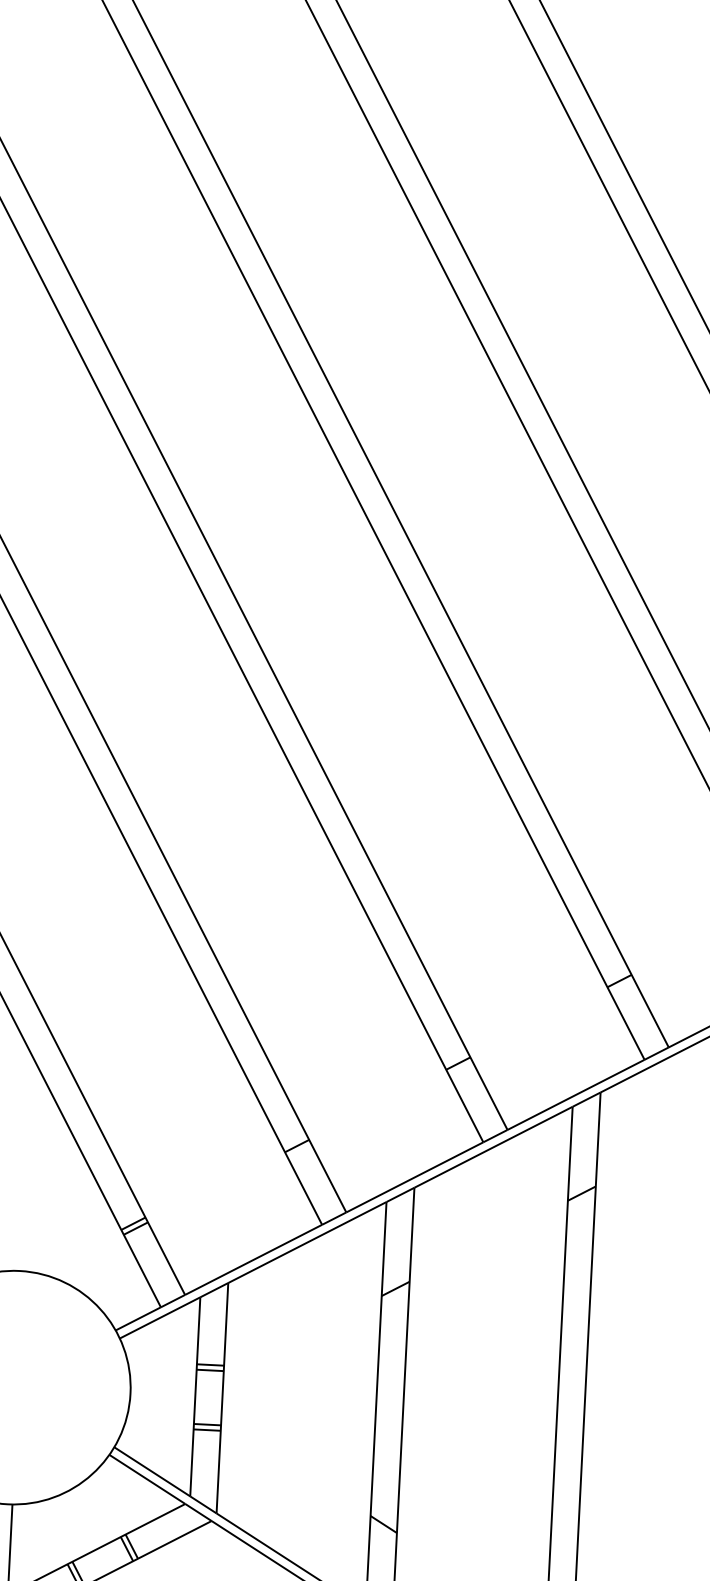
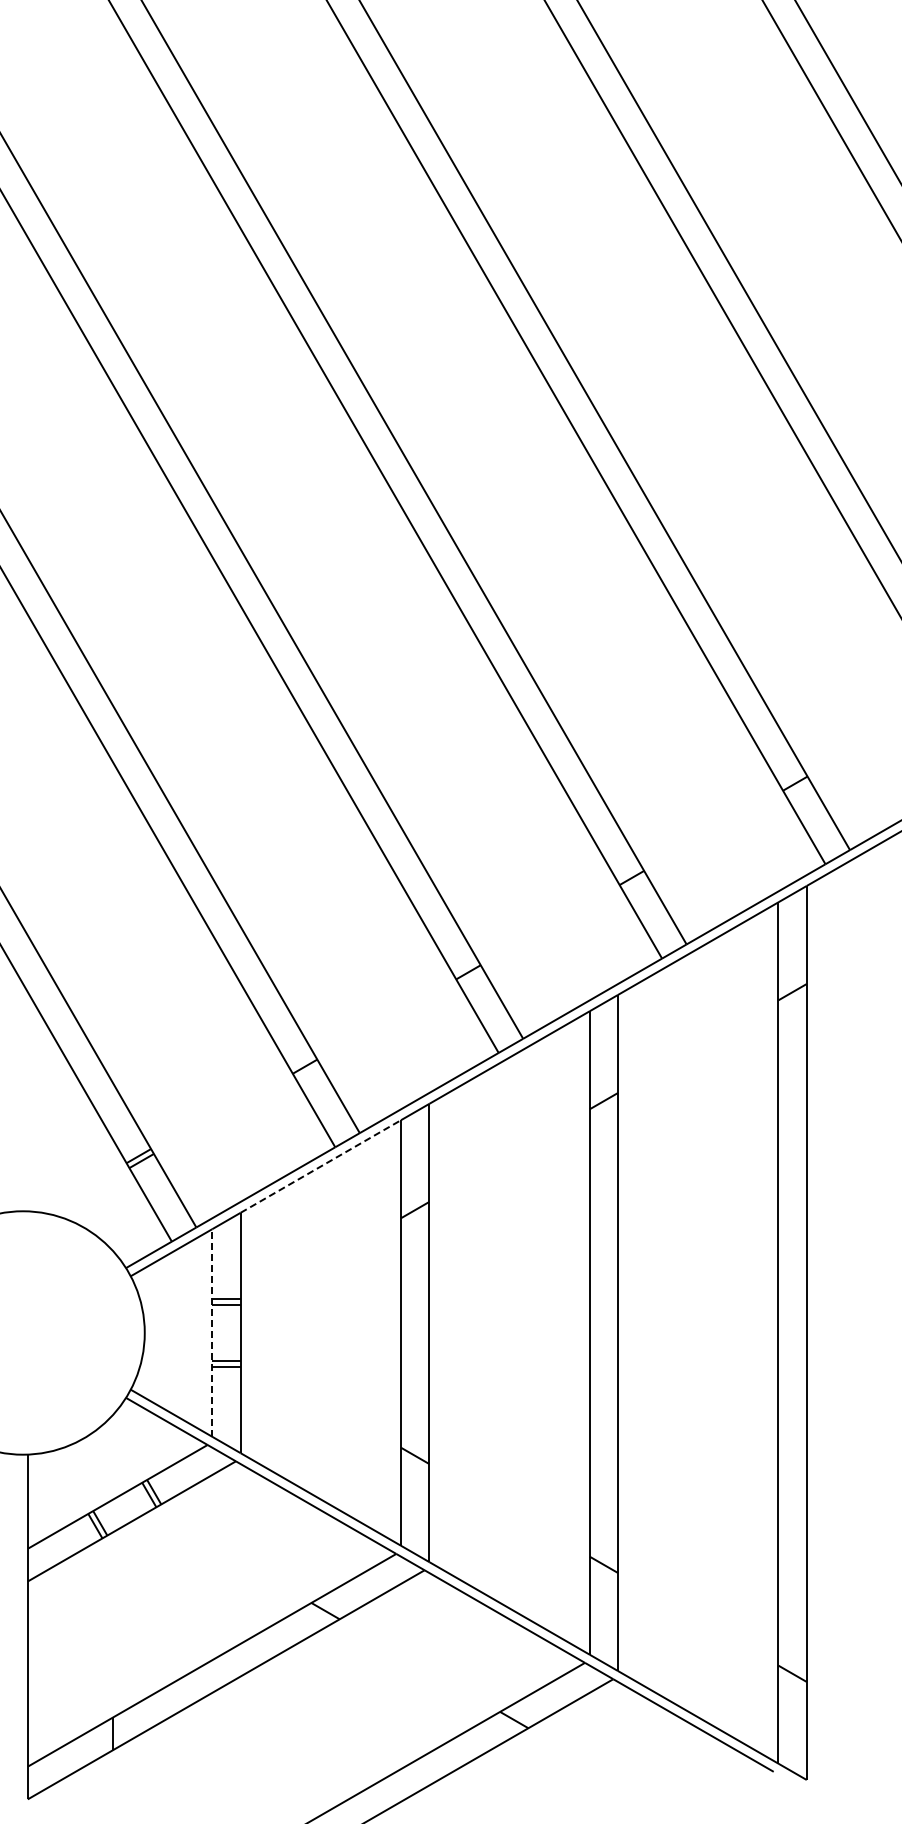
line: (307, 1242) -> (320, 1166), solid -> dashed
line: (195, 1396) -> (212, 1332), solid -> dashed

